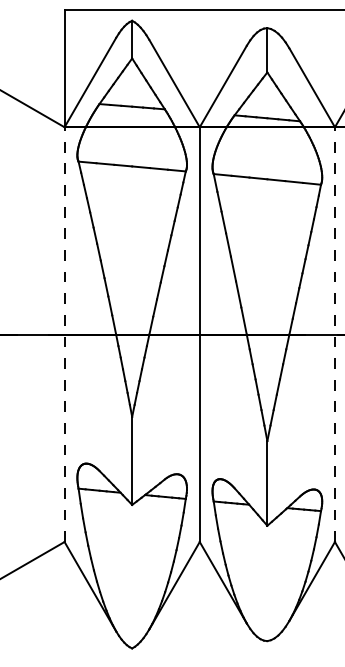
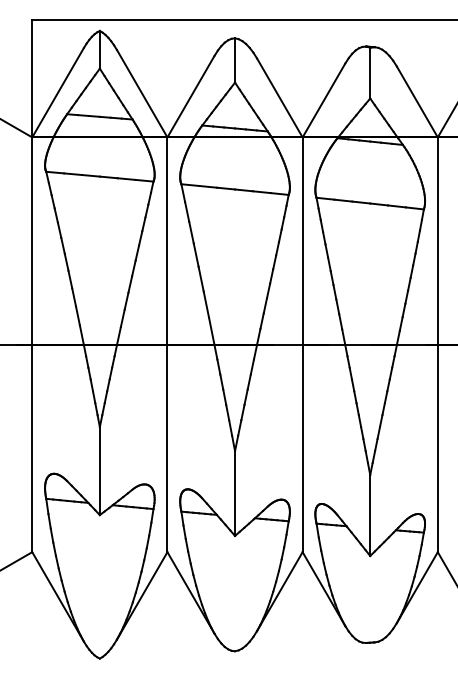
line: (64, 334) -> (32, 344), dashed -> solid
line: (334, 334) -> (302, 344), dashed -> solid

